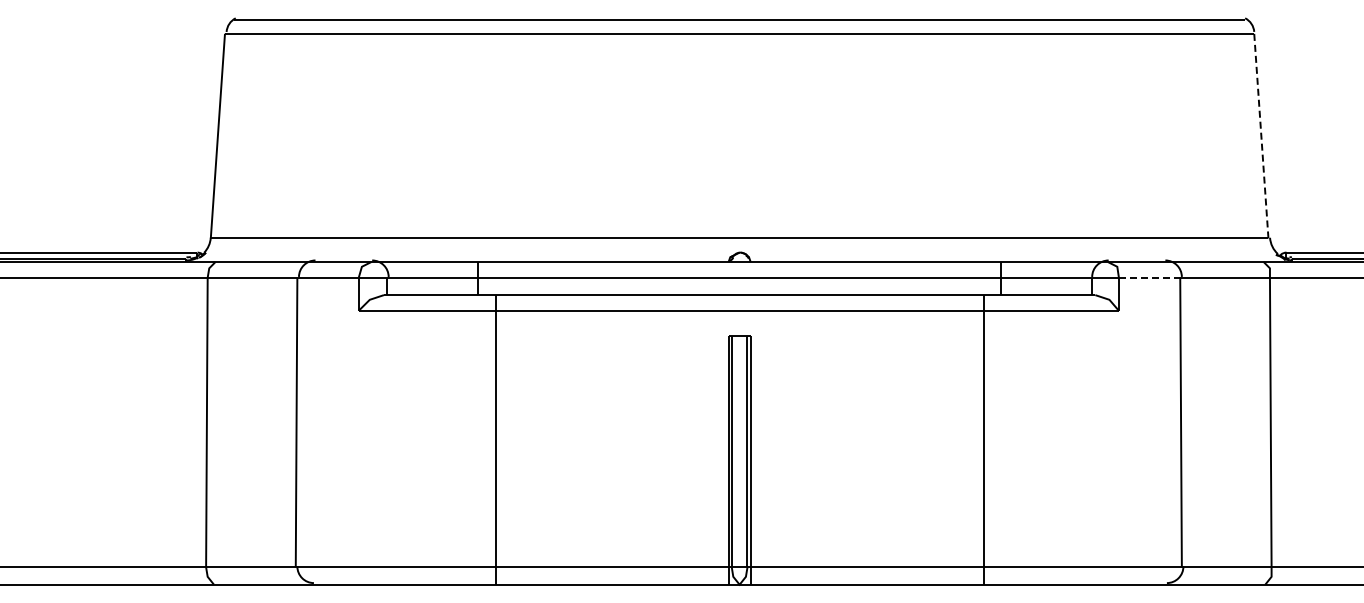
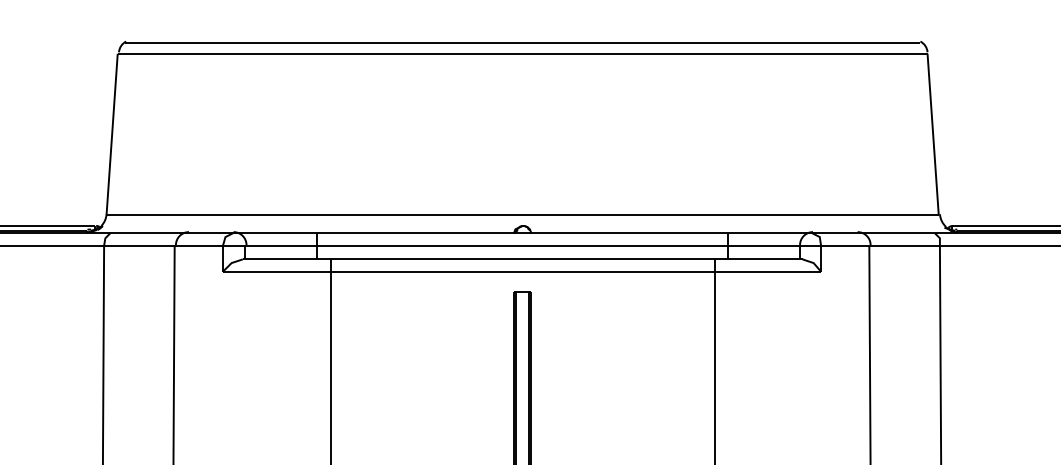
line: (1261, 136) -> (933, 134), dashed -> solid
line: (1149, 277) -> (845, 245), dashed -> solid

